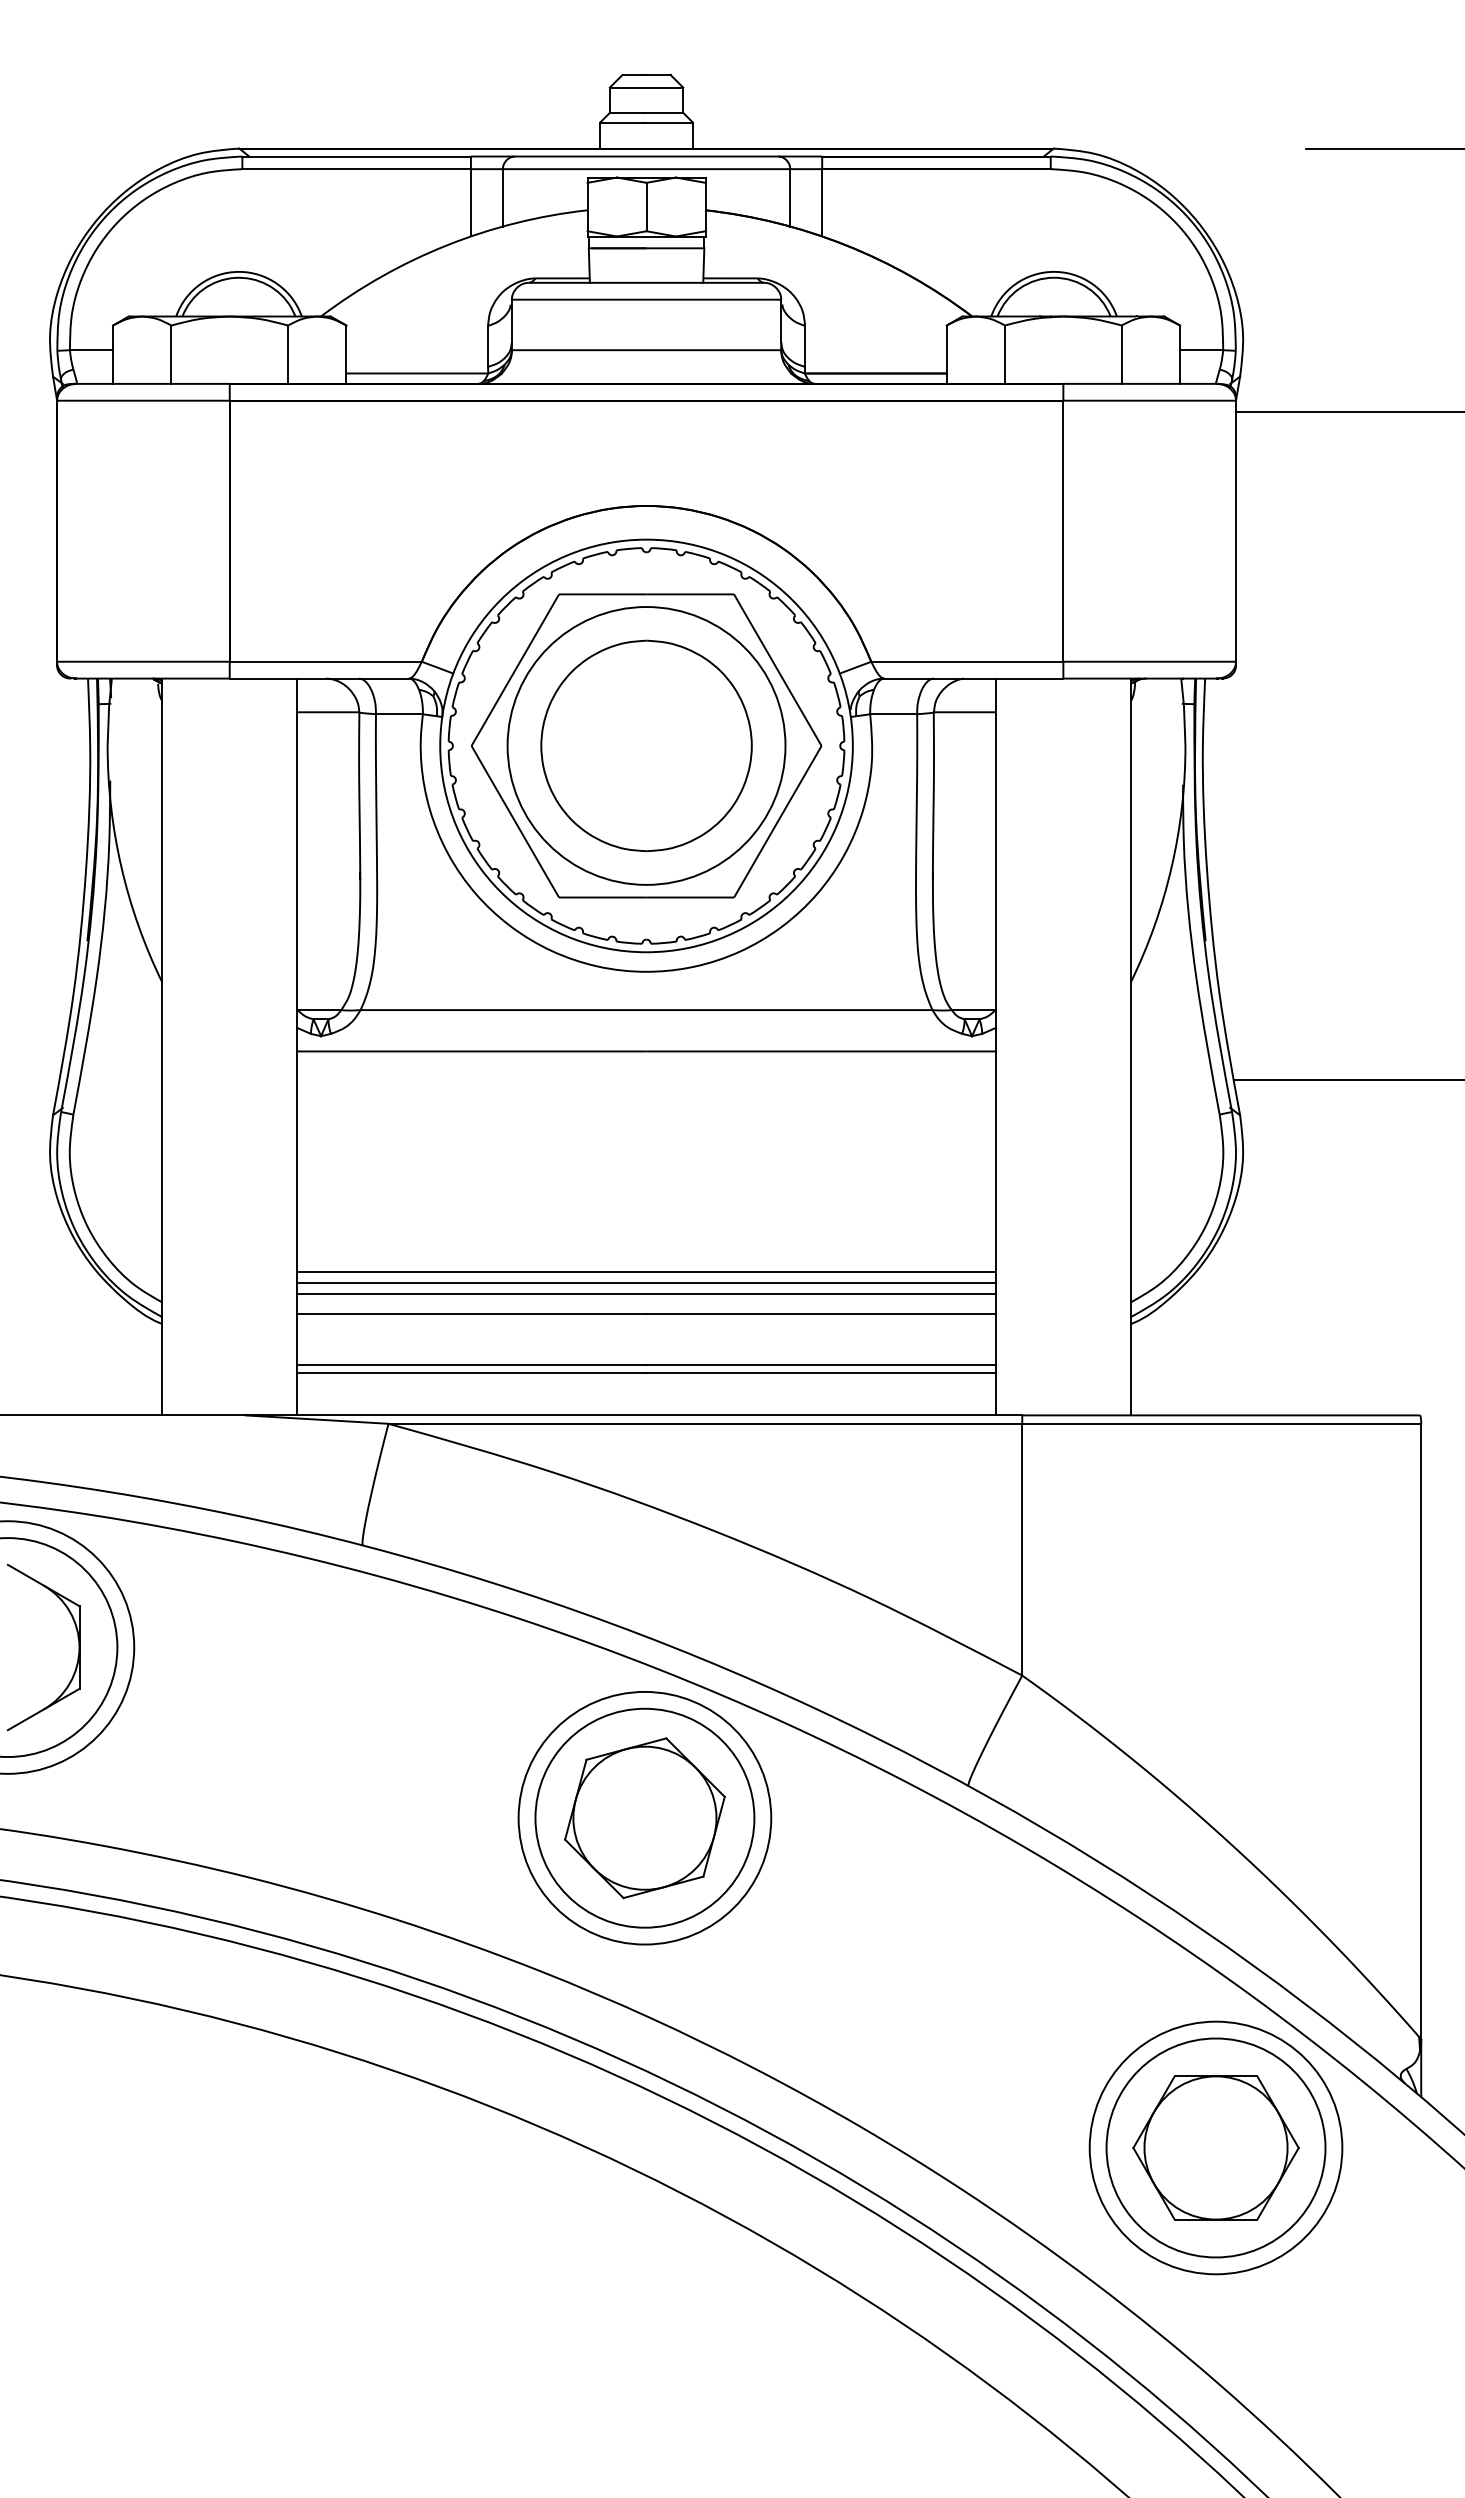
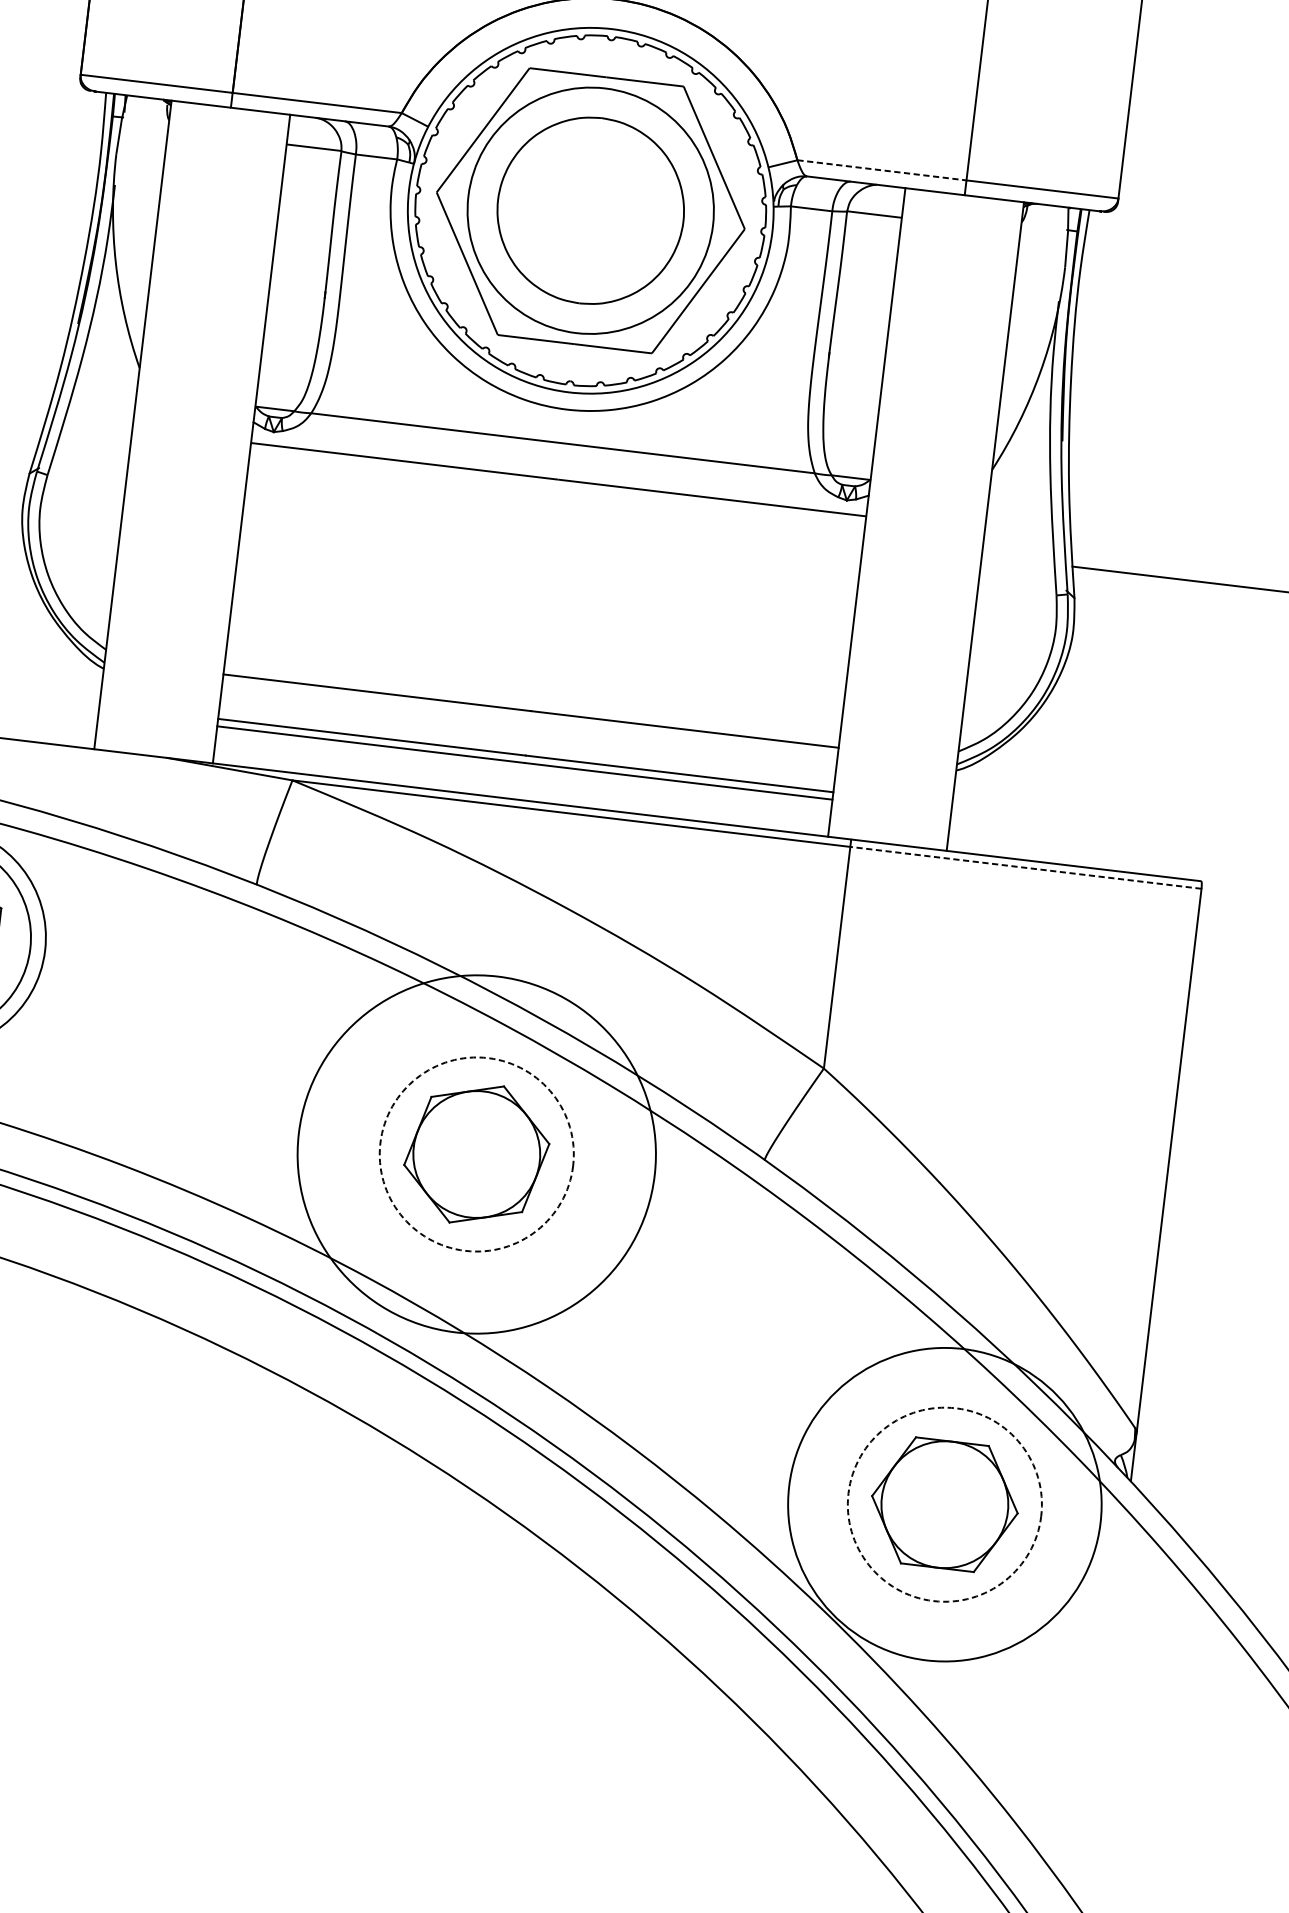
line: (967, 661) -> (882, 170), solid -> dashed
line: (646, 1272) -> (535, 674), removed
line: (646, 1283) -> (534, 683), removed
line: (646, 1294) -> (533, 693), removed
line: (1221, 1423) -> (1025, 867), solid -> dashed
circle: (644, 1817) -> (476, 1153), size x1.6
circle: (644, 1817) -> (476, 1153), solid -> dashed
circle: (1215, 2147) -> (944, 1504), size x1.4
circle: (1215, 2147) -> (944, 1504), solid -> dashed

